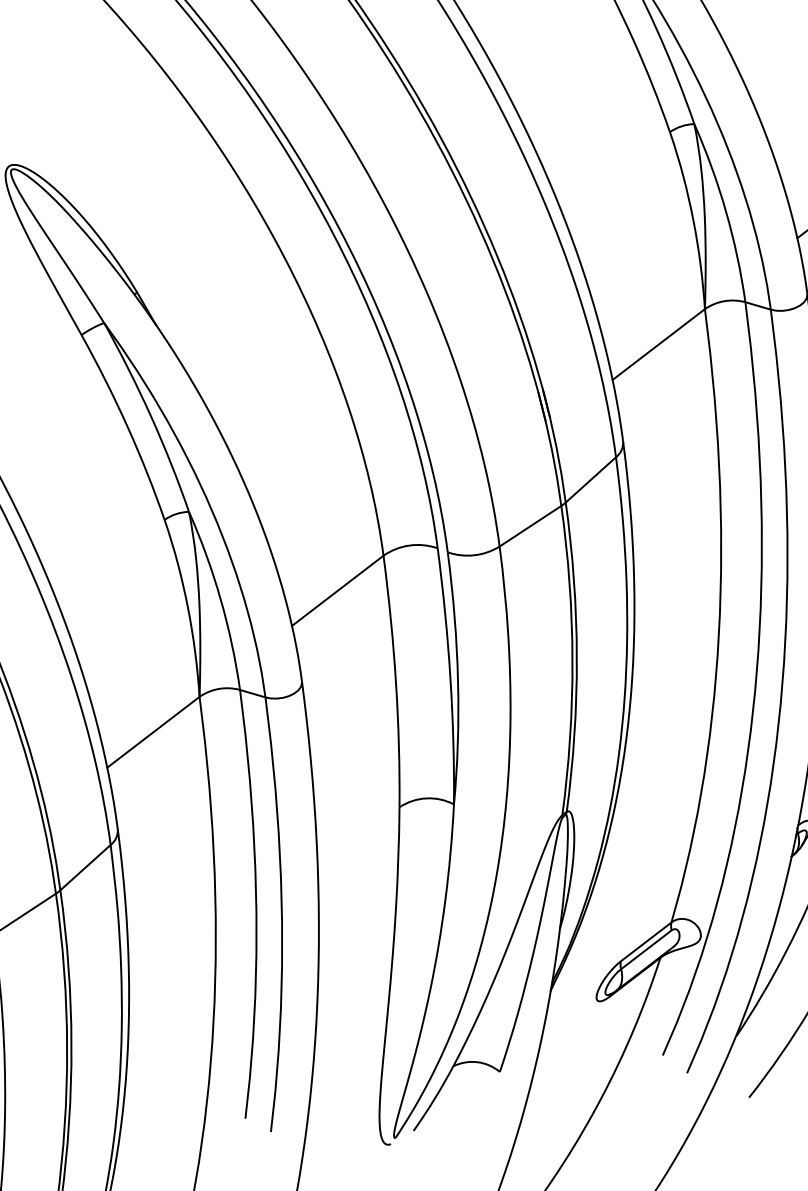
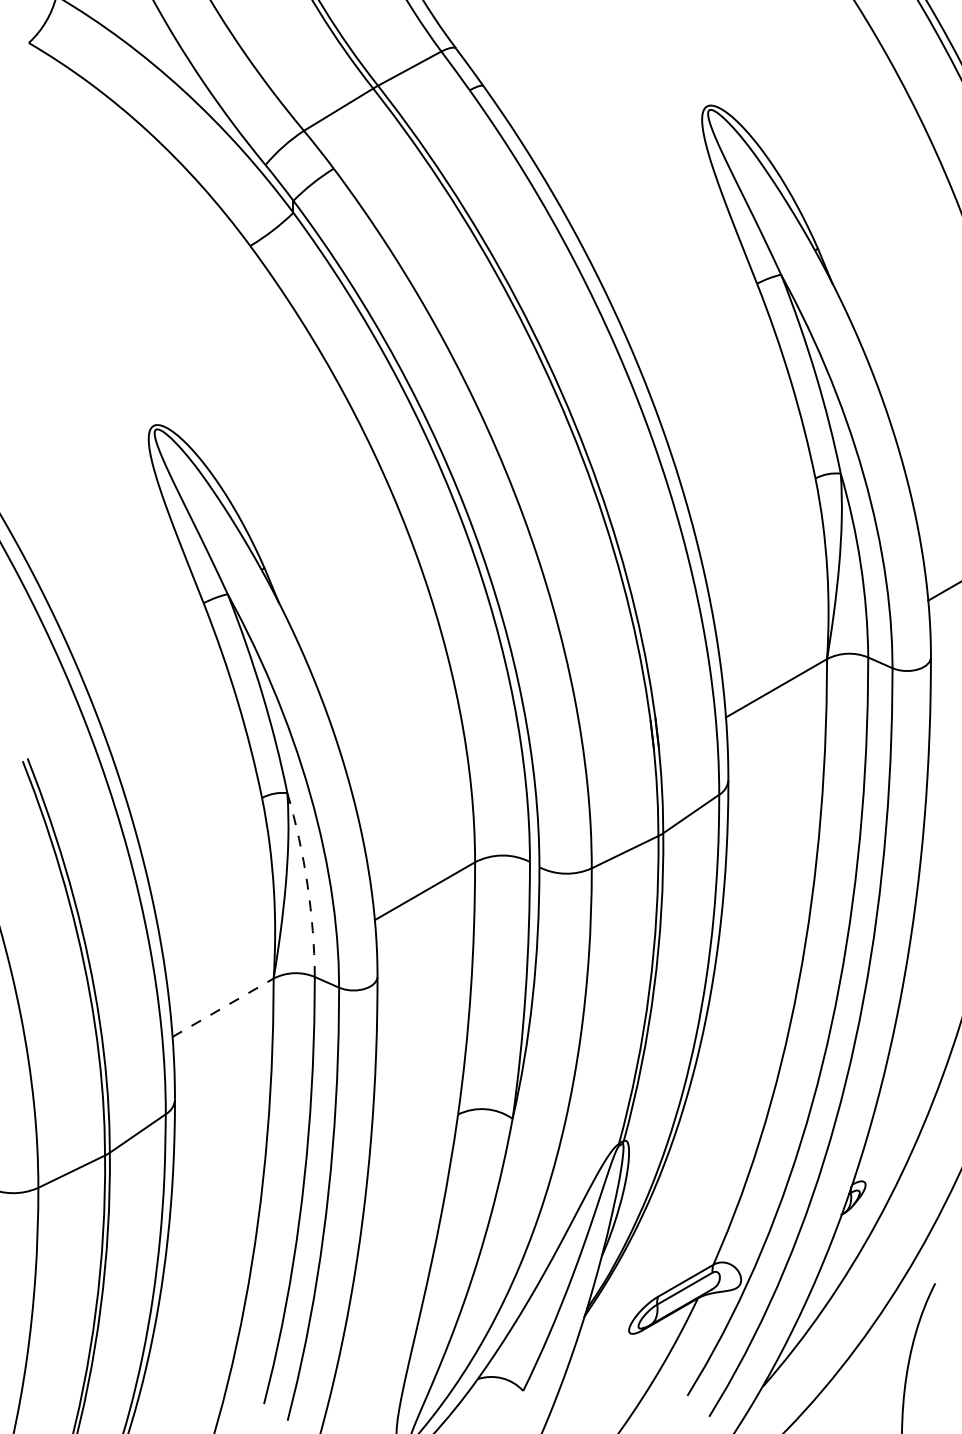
arc: (220, 599) -> (307, 884), solid -> dashed
line: (153, 732) -> (223, 1007), solid -> dashed

